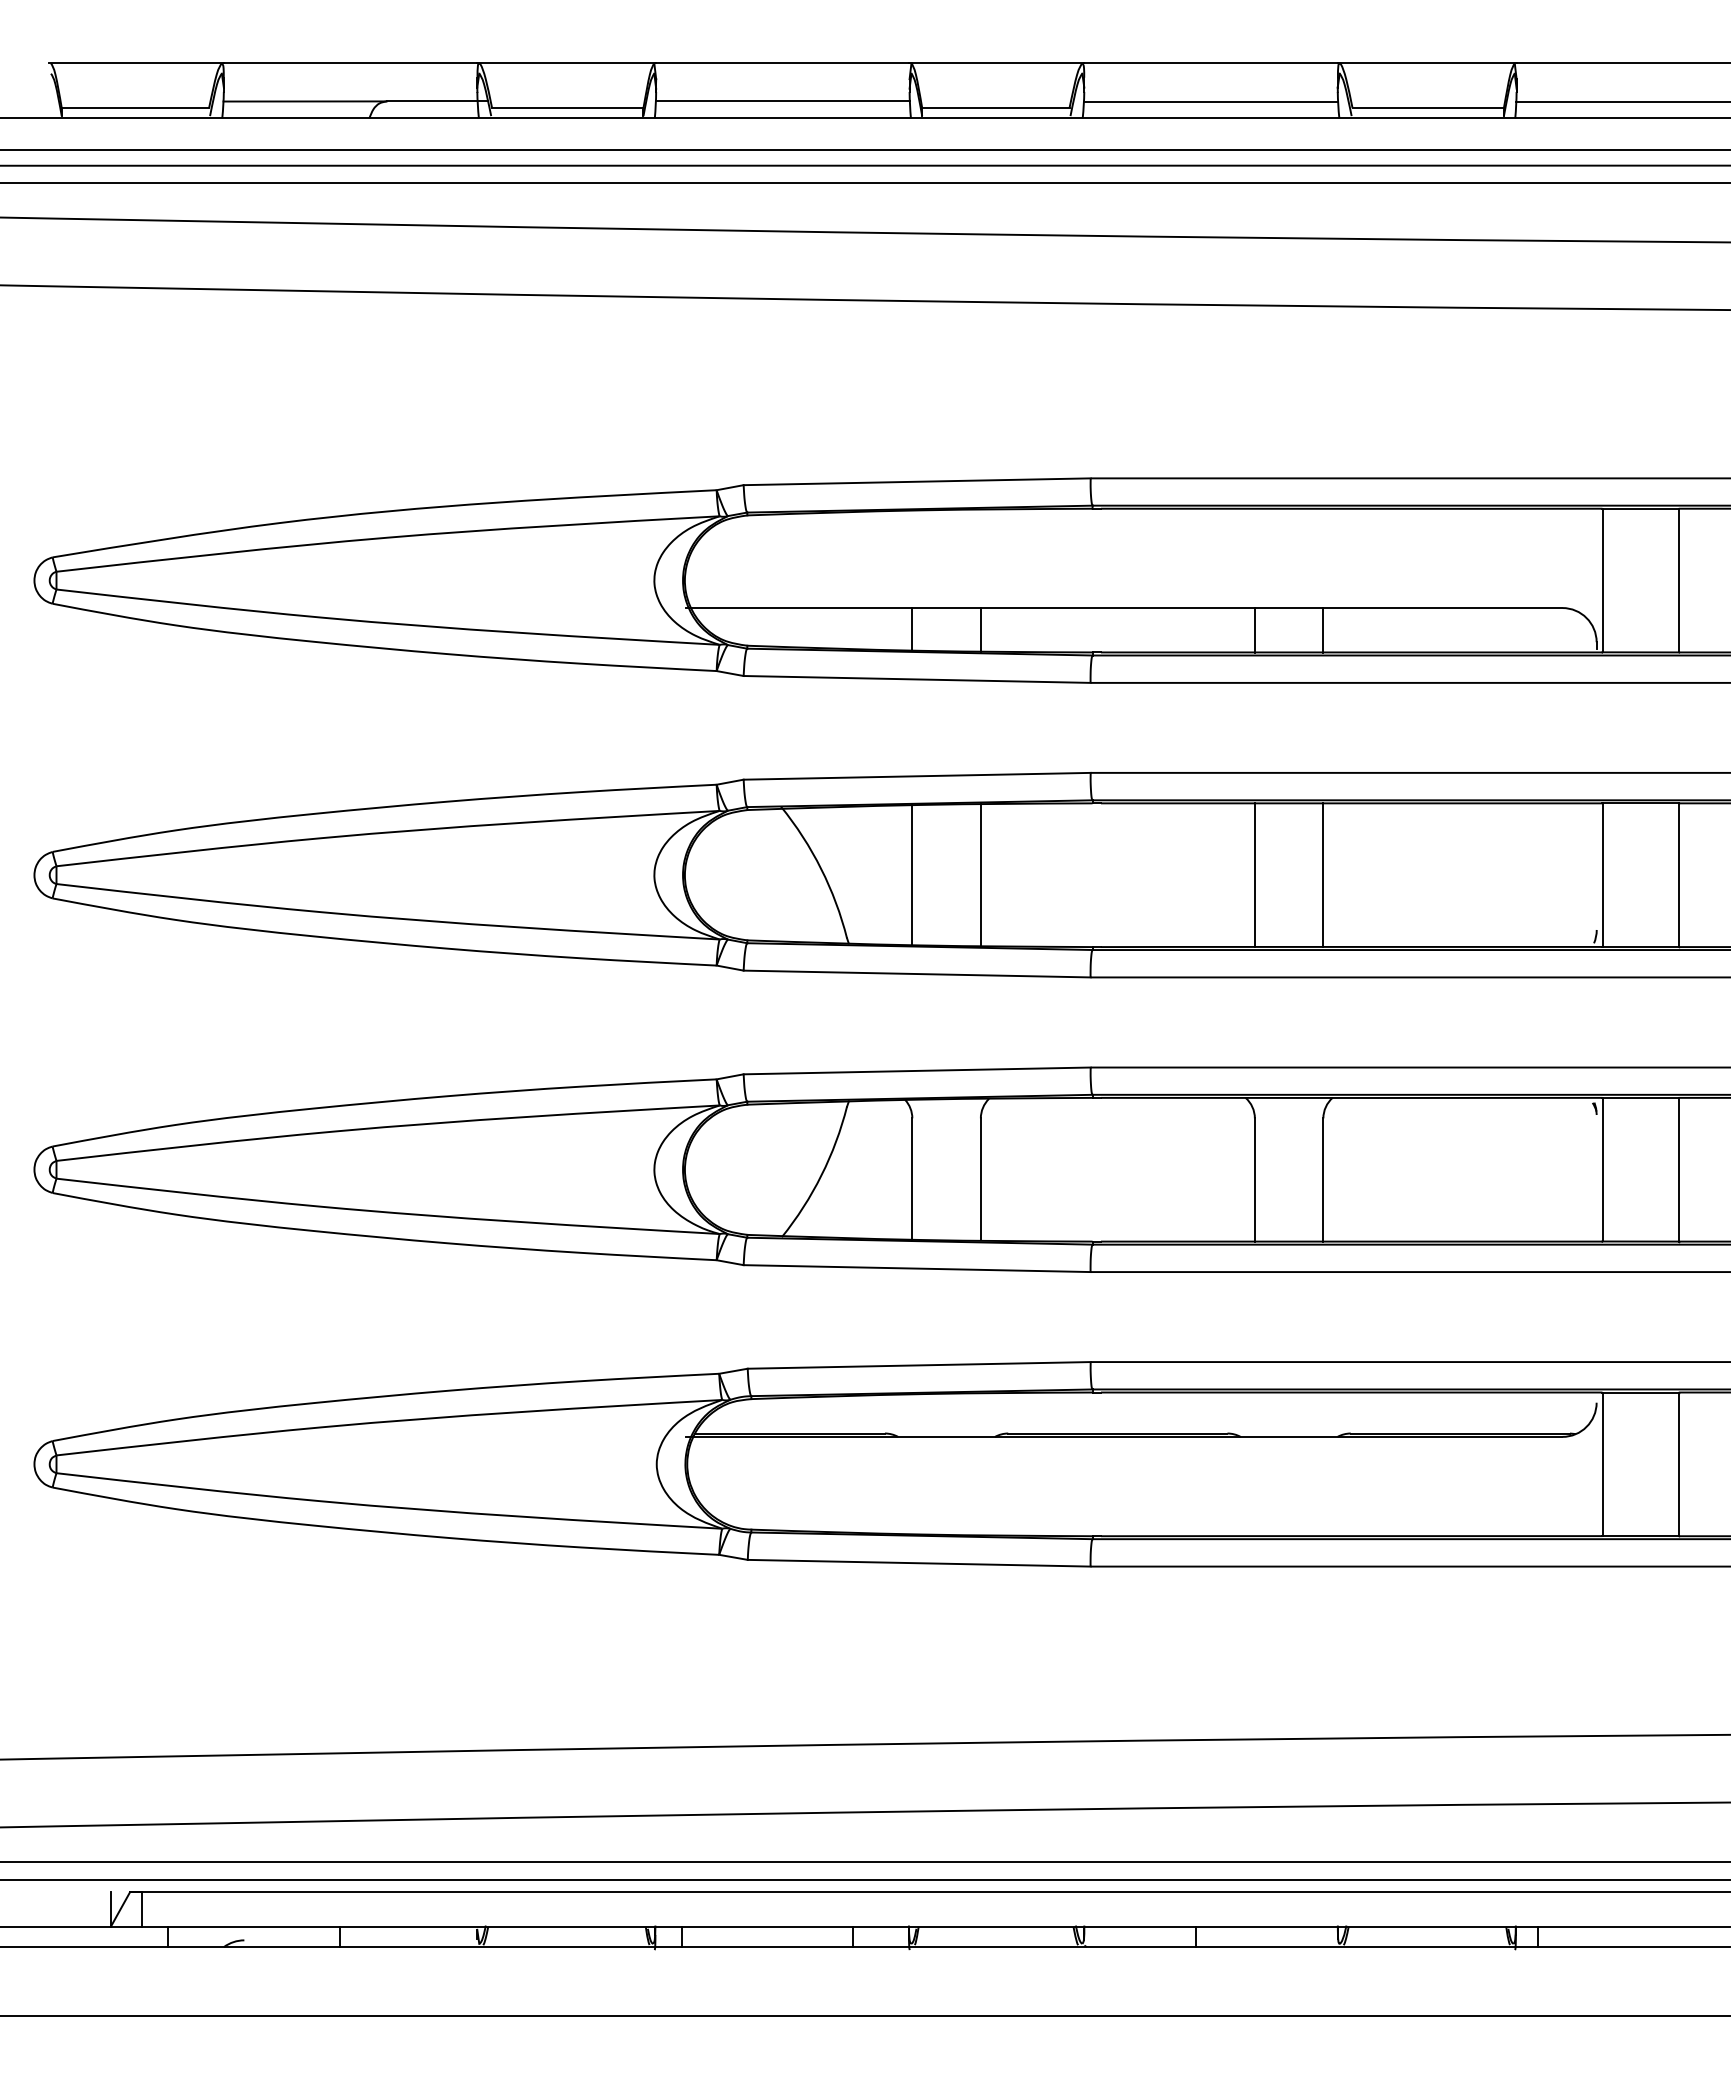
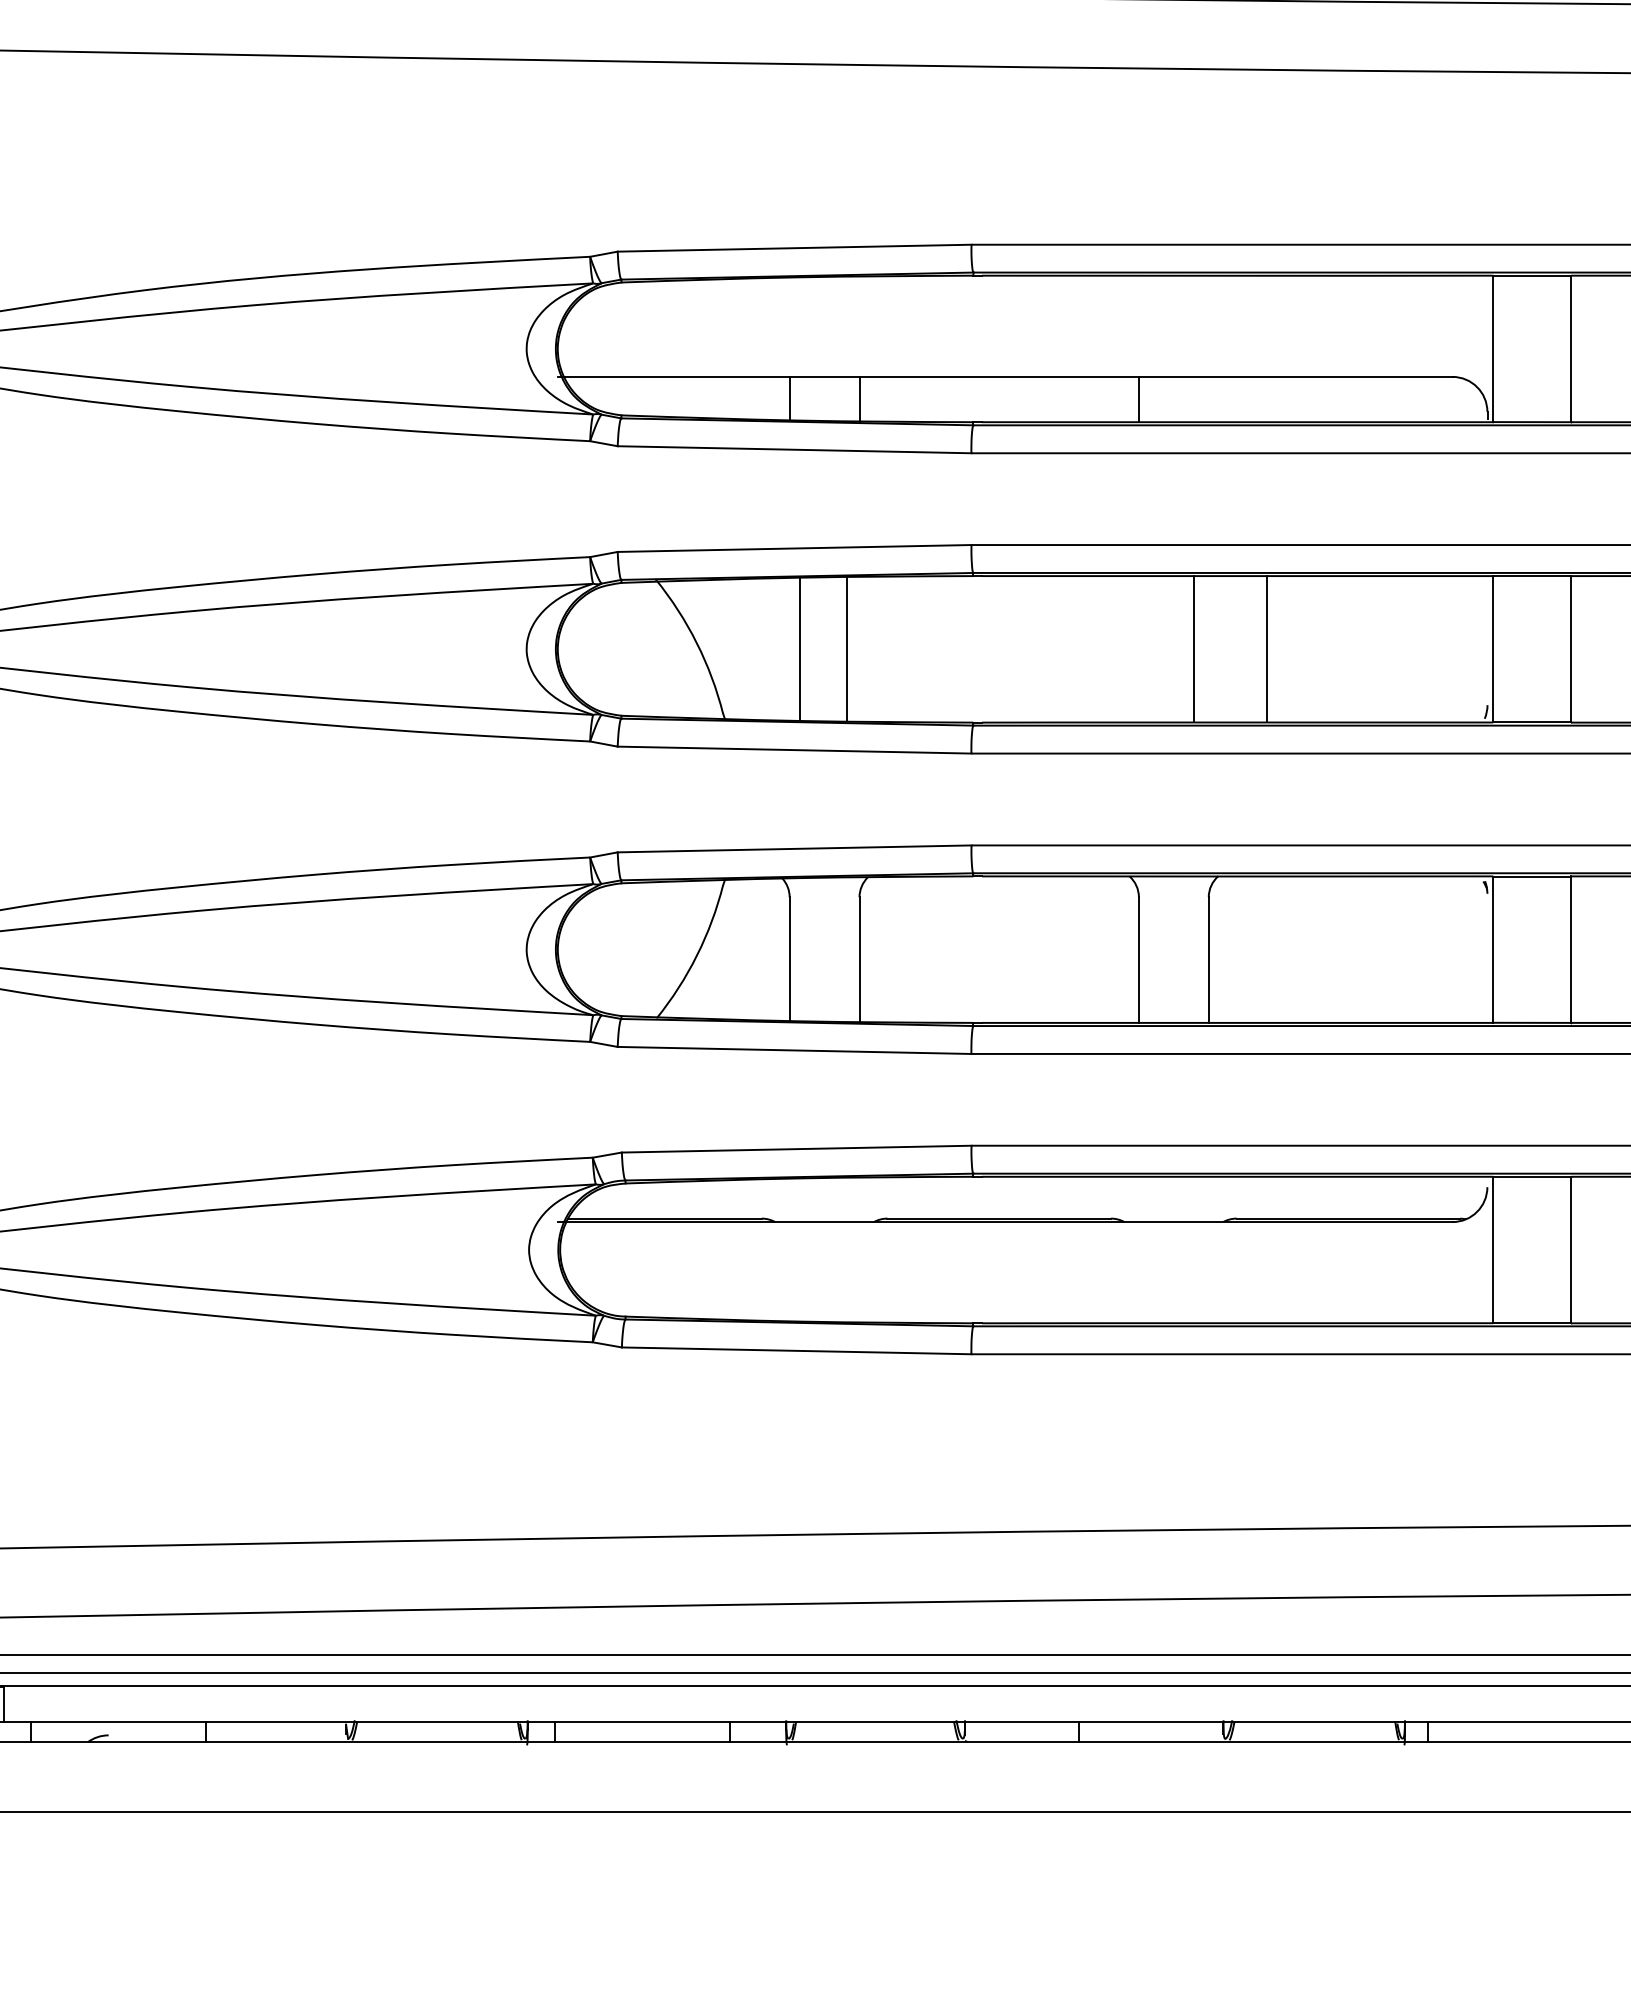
line: (1323, 630) -> (1208, 399), removed
line: (980, 874) -> (800, 648), moved
line: (1254, 874) -> (1193, 648), moved
line: (1323, 874) -> (1267, 648), moved
line: (912, 875) -> (846, 649), moved

